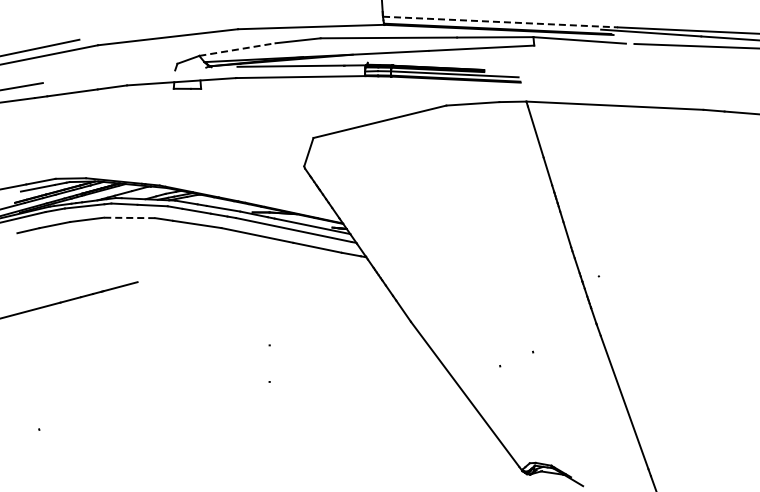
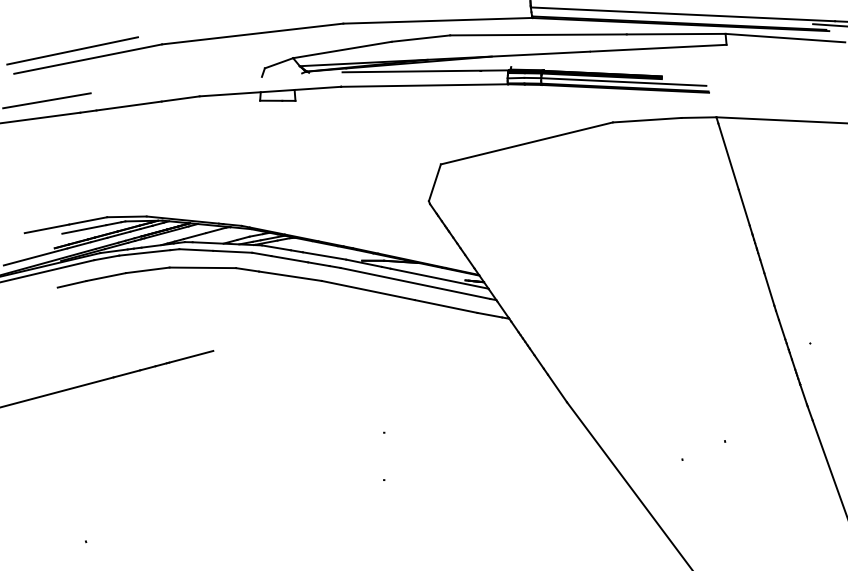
line: (500, 22) -> (682, 14), dashed -> solid
line: (237, 49) -> (342, 49), dashed -> solid
line: (129, 217) -> (202, 267), dashed -> solid

